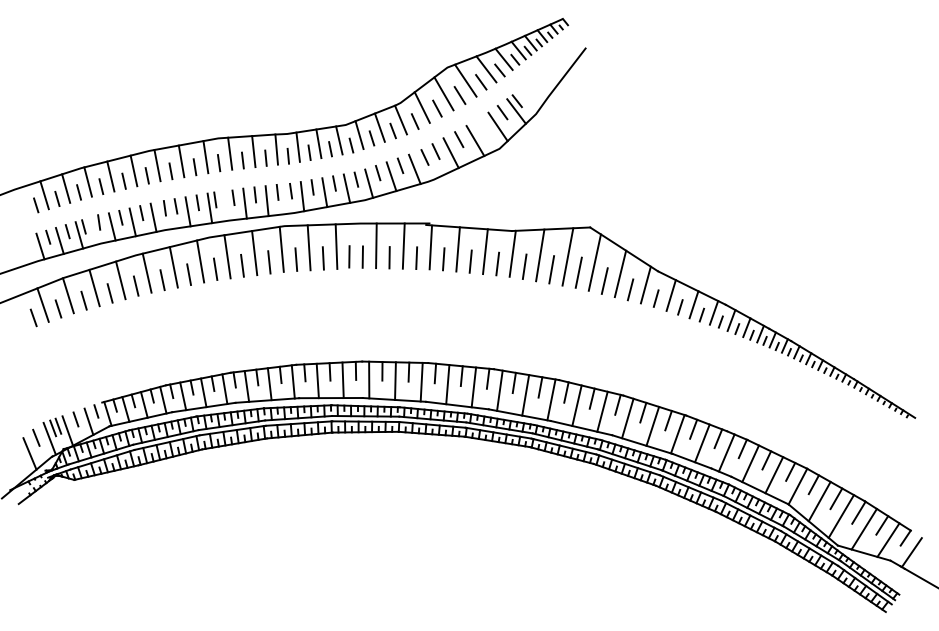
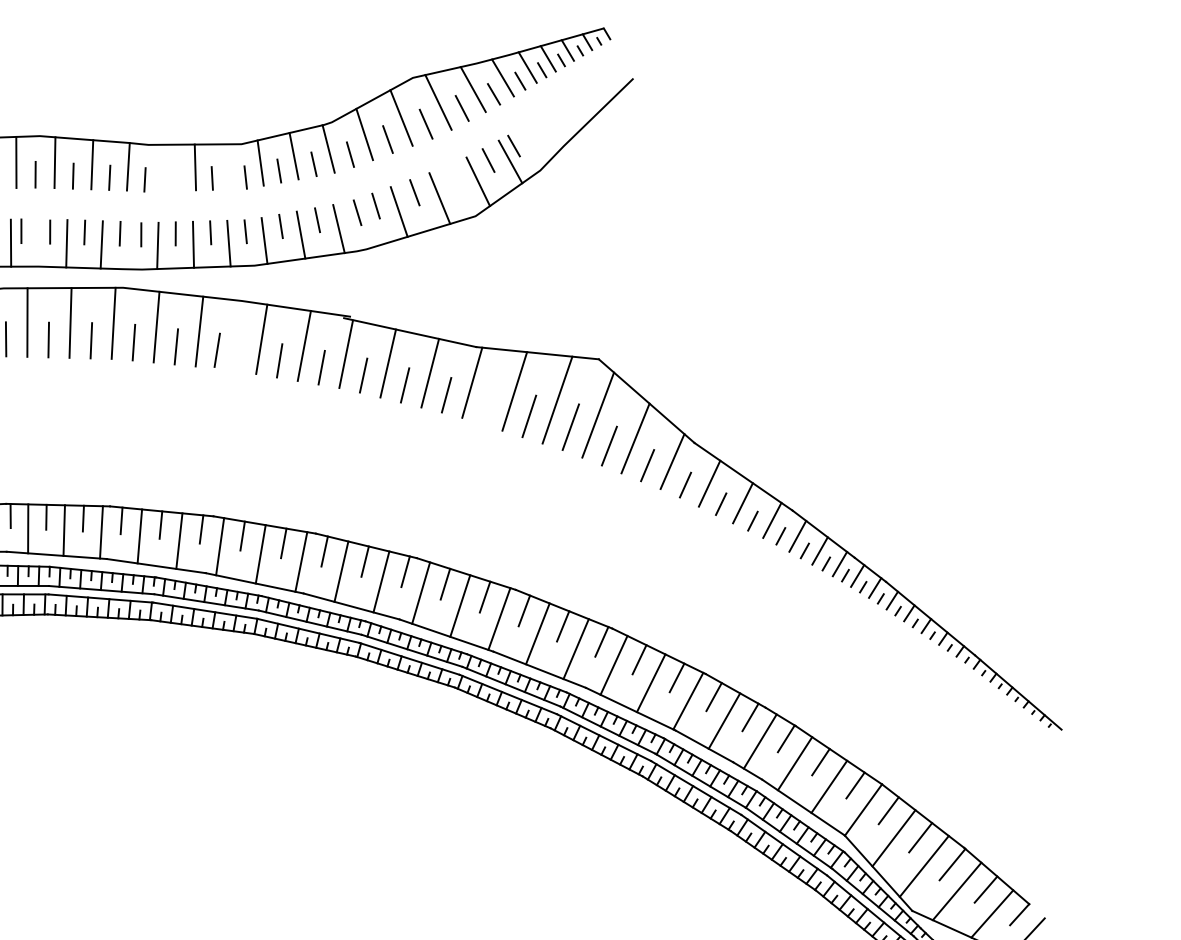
line: (339, 140) -> (228, 166), removed
line: (297, 146) -> (161, 166), removed
line: (309, 152) -> (178, 178), removed
line: (362, 256) -> (237, 352), removed
line: (524, 266) -> (487, 405), removed

